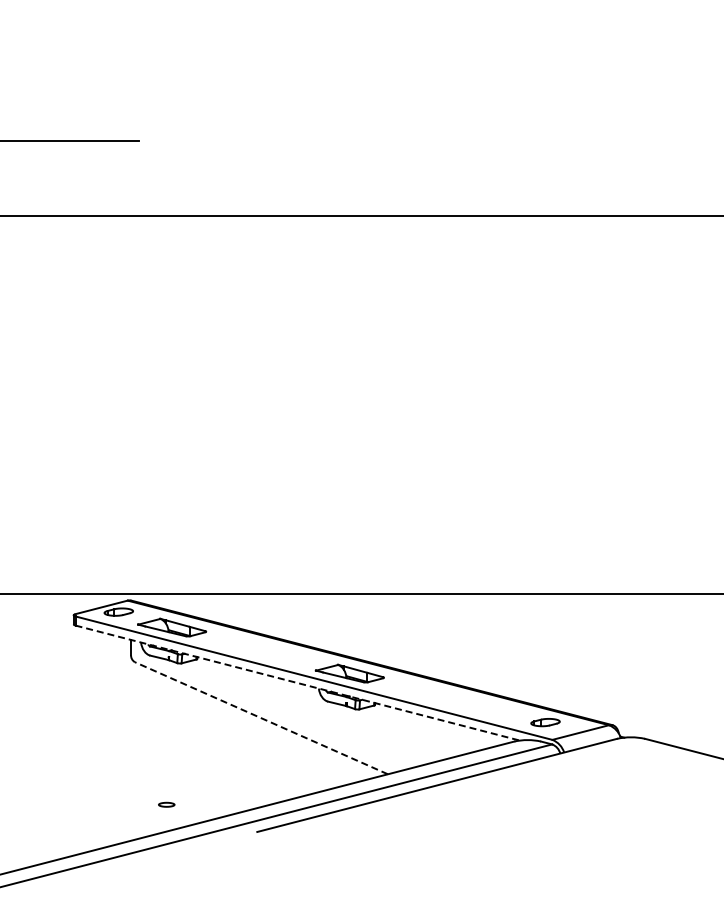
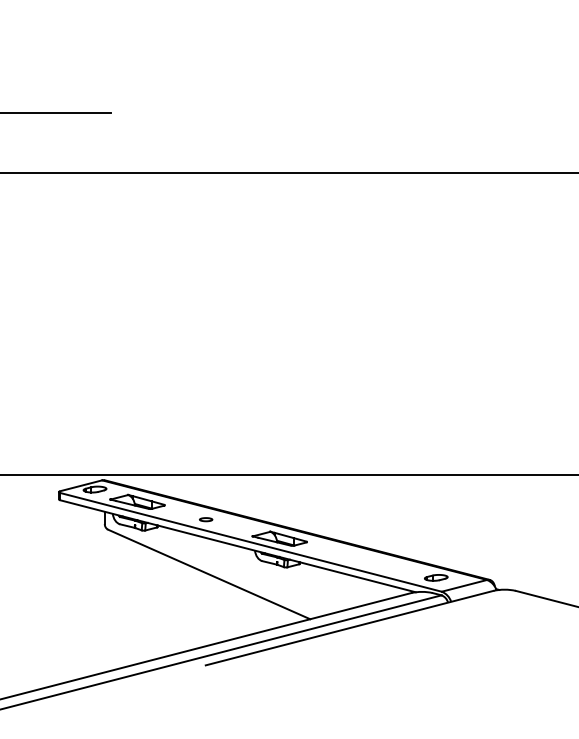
line: (297, 683) -> (237, 546), dashed -> solid
line: (260, 718) -> (208, 574), dashed -> solid
part: (166, 804) -> (205, 519), moved

